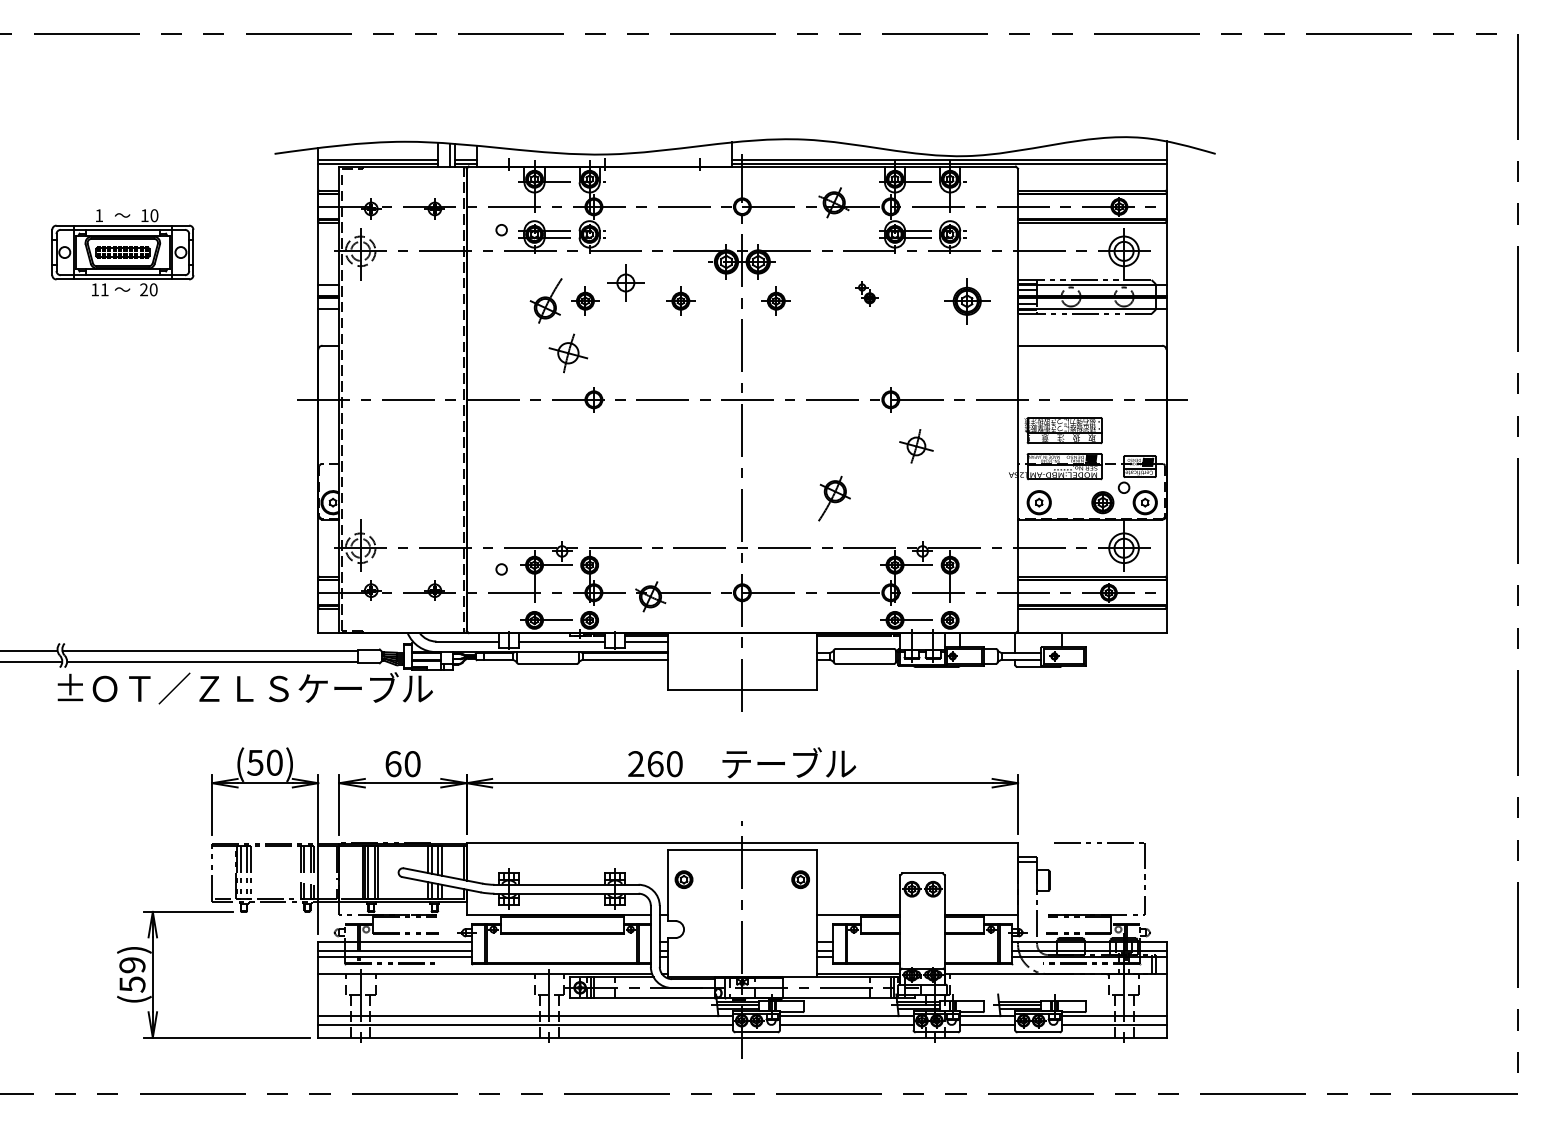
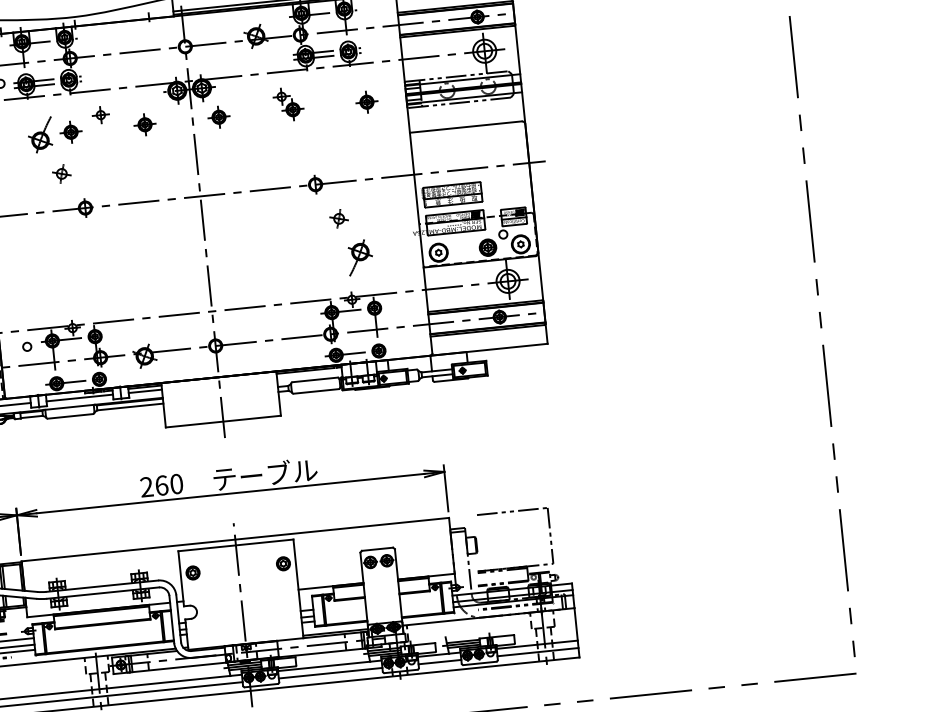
part: (625, 283) -> (100, 115), size x0.62
part: (866, 293) -> (288, 104), size x1.67
part: (966, 300) -> (366, 101), size x0.62
part: (567, 352) -> (61, 173), size x0.62
part: (916, 446) -> (339, 218), size x0.71
part: (834, 498) -> (360, 257), moved

